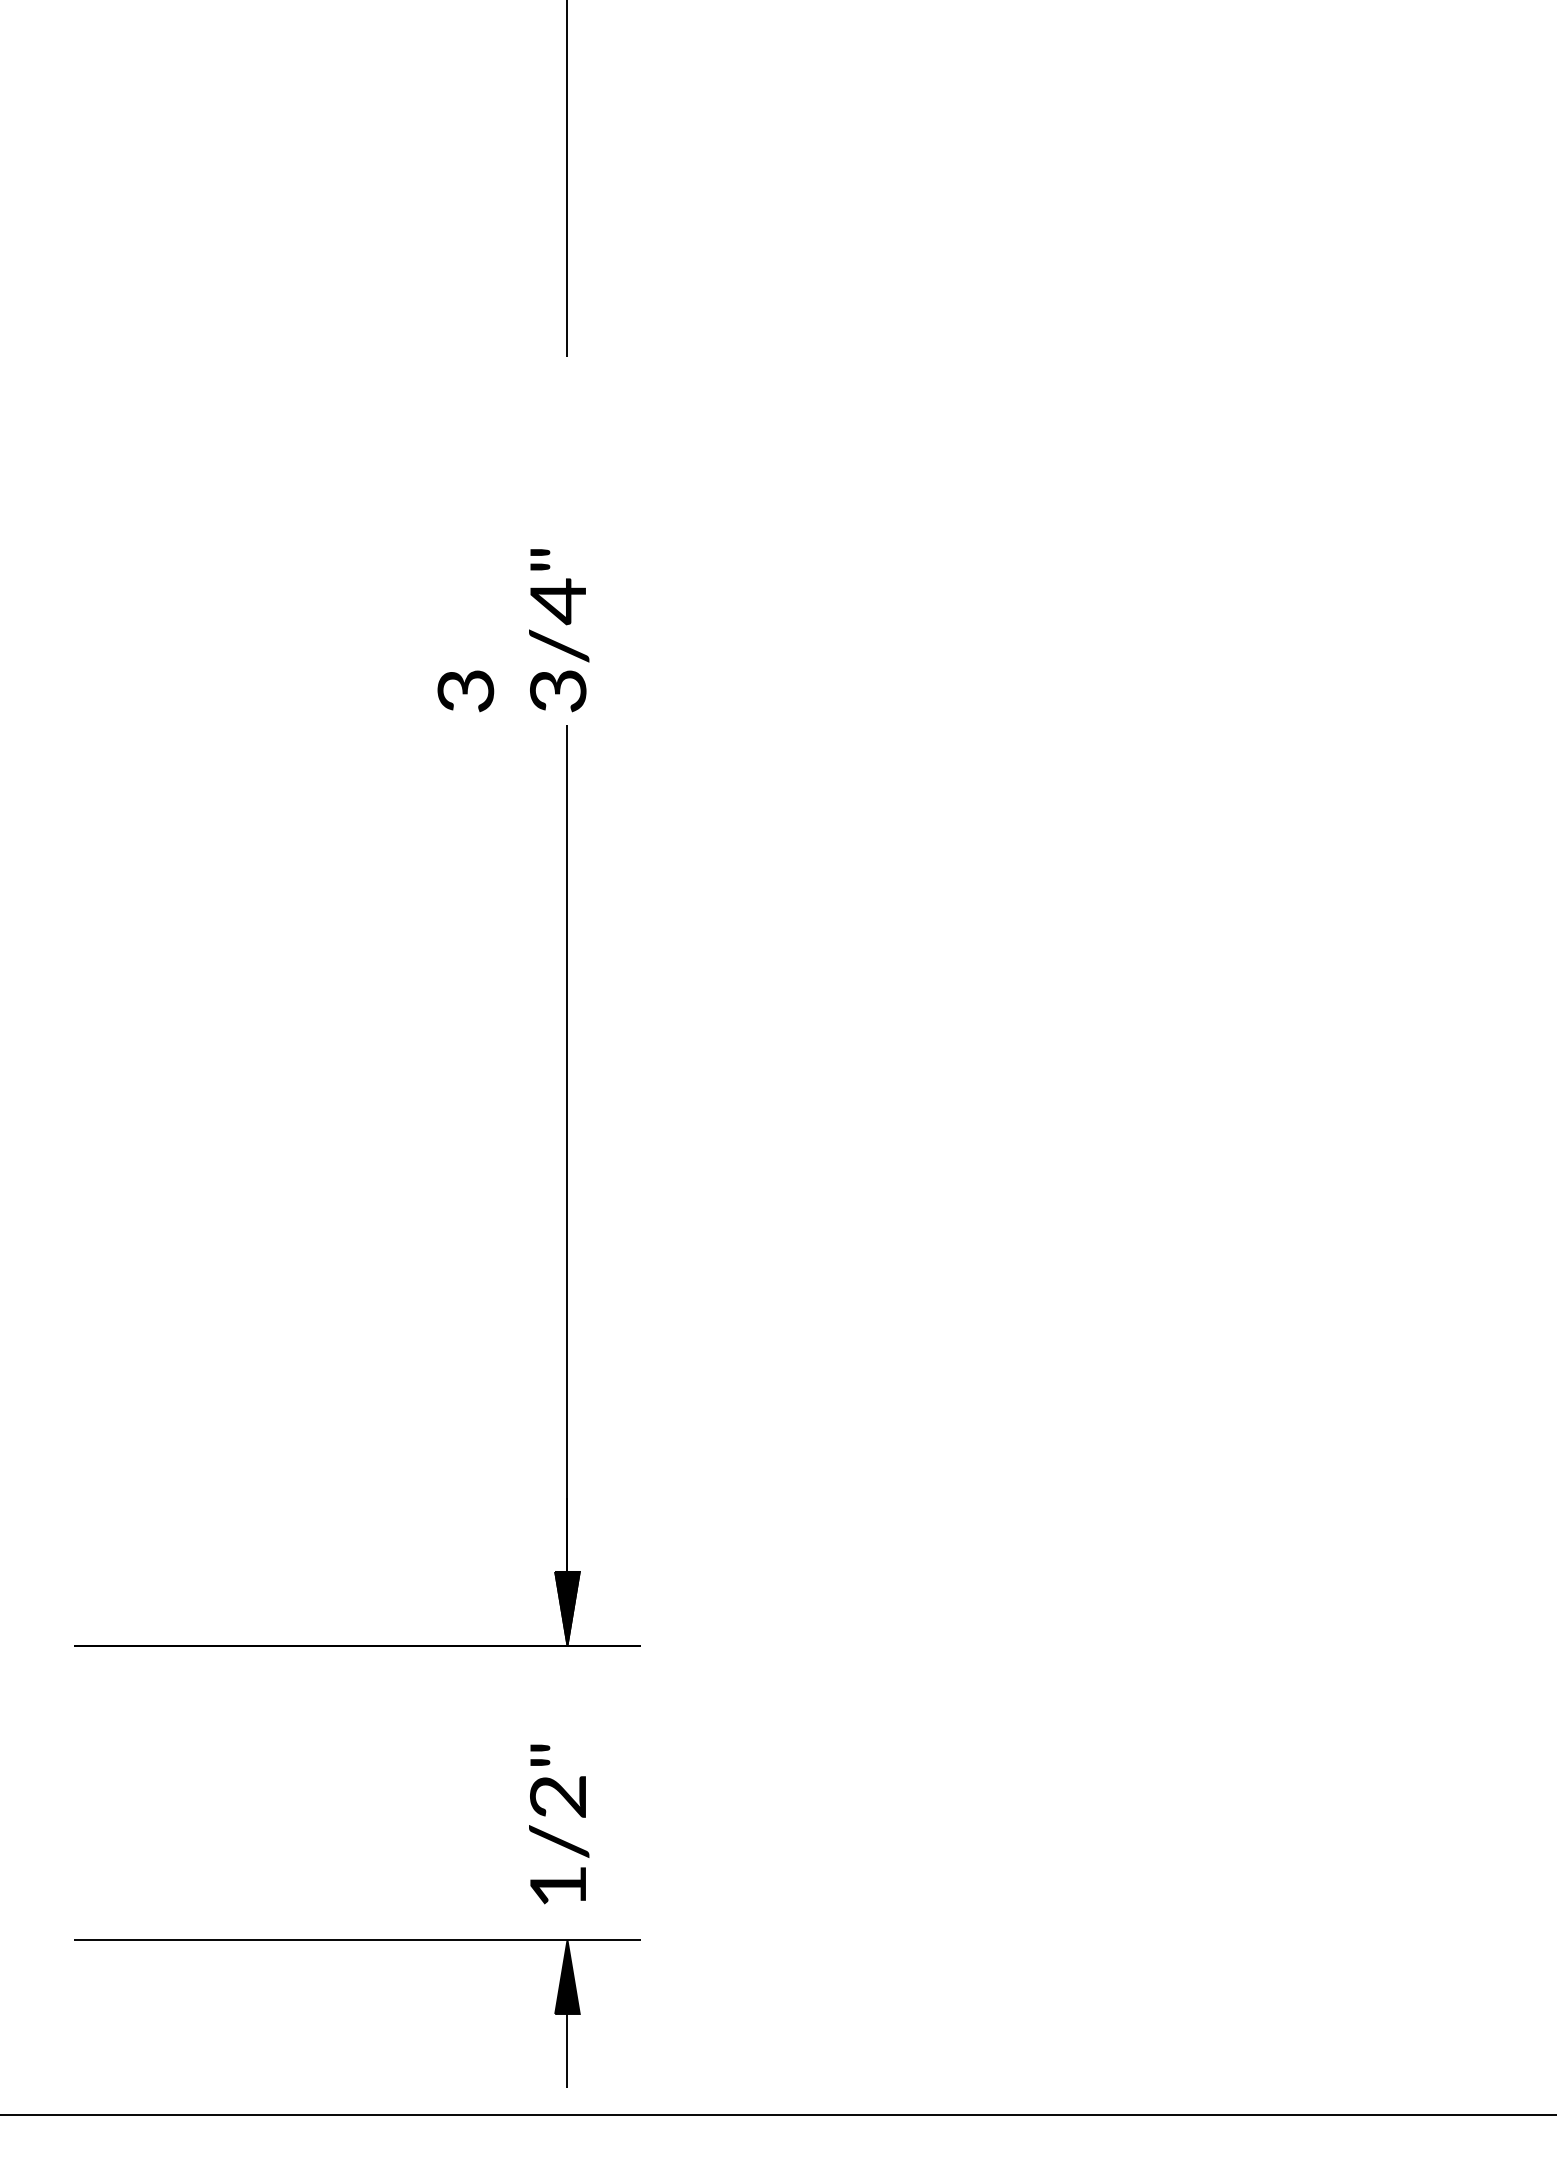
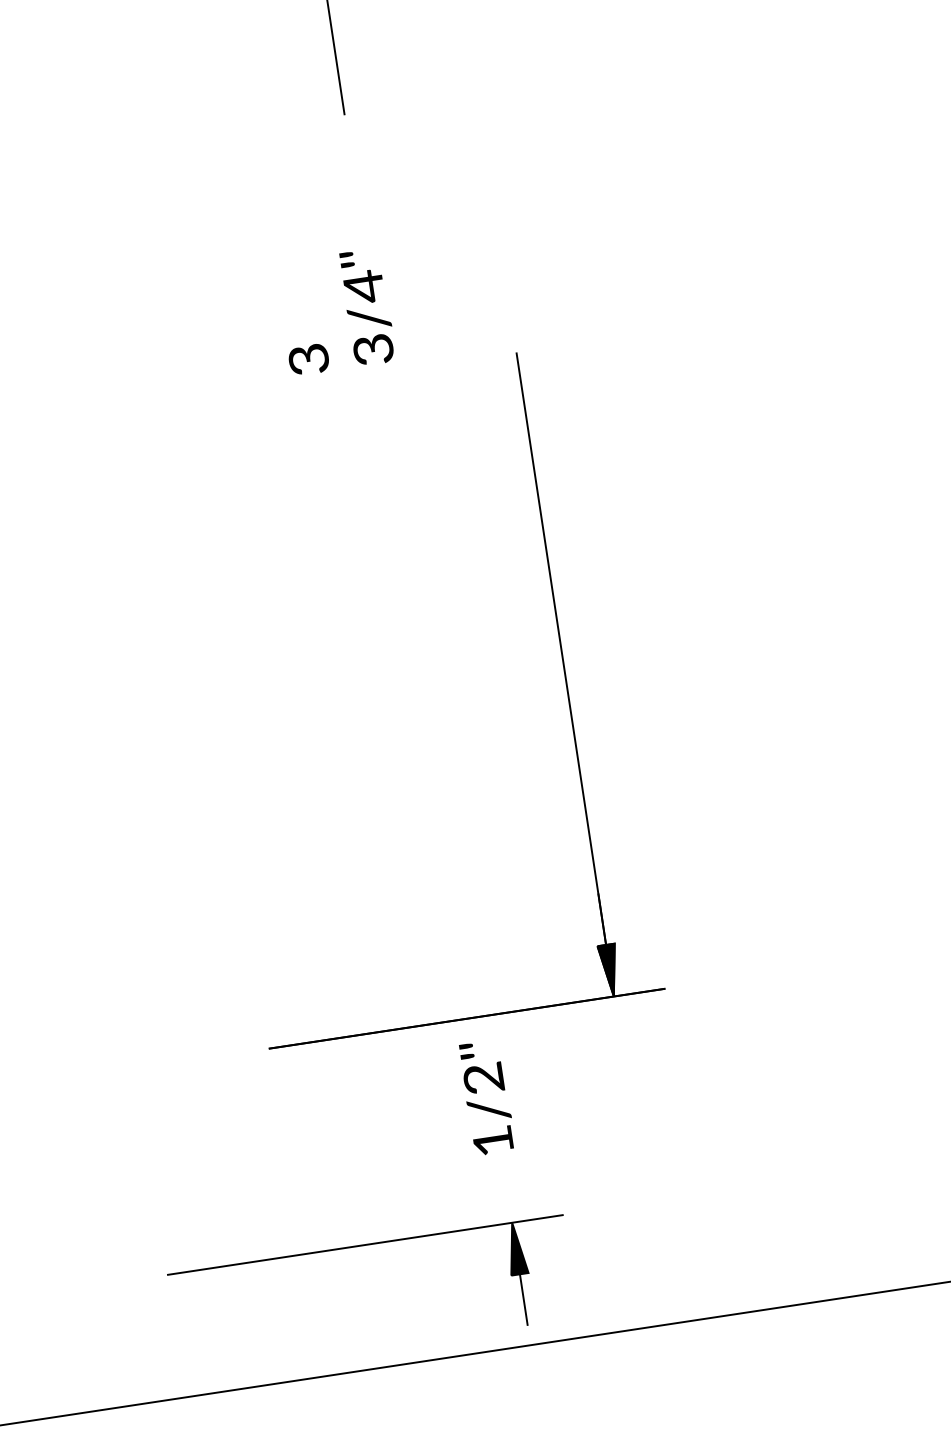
part: (566, 1185) -> (564, 674), moved
text: (559, 1824) -> (487, 1097), moved

